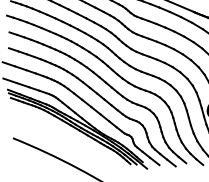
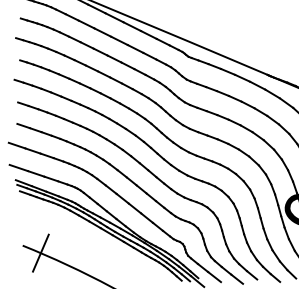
line: (26, 143) -> (40, 252), added

